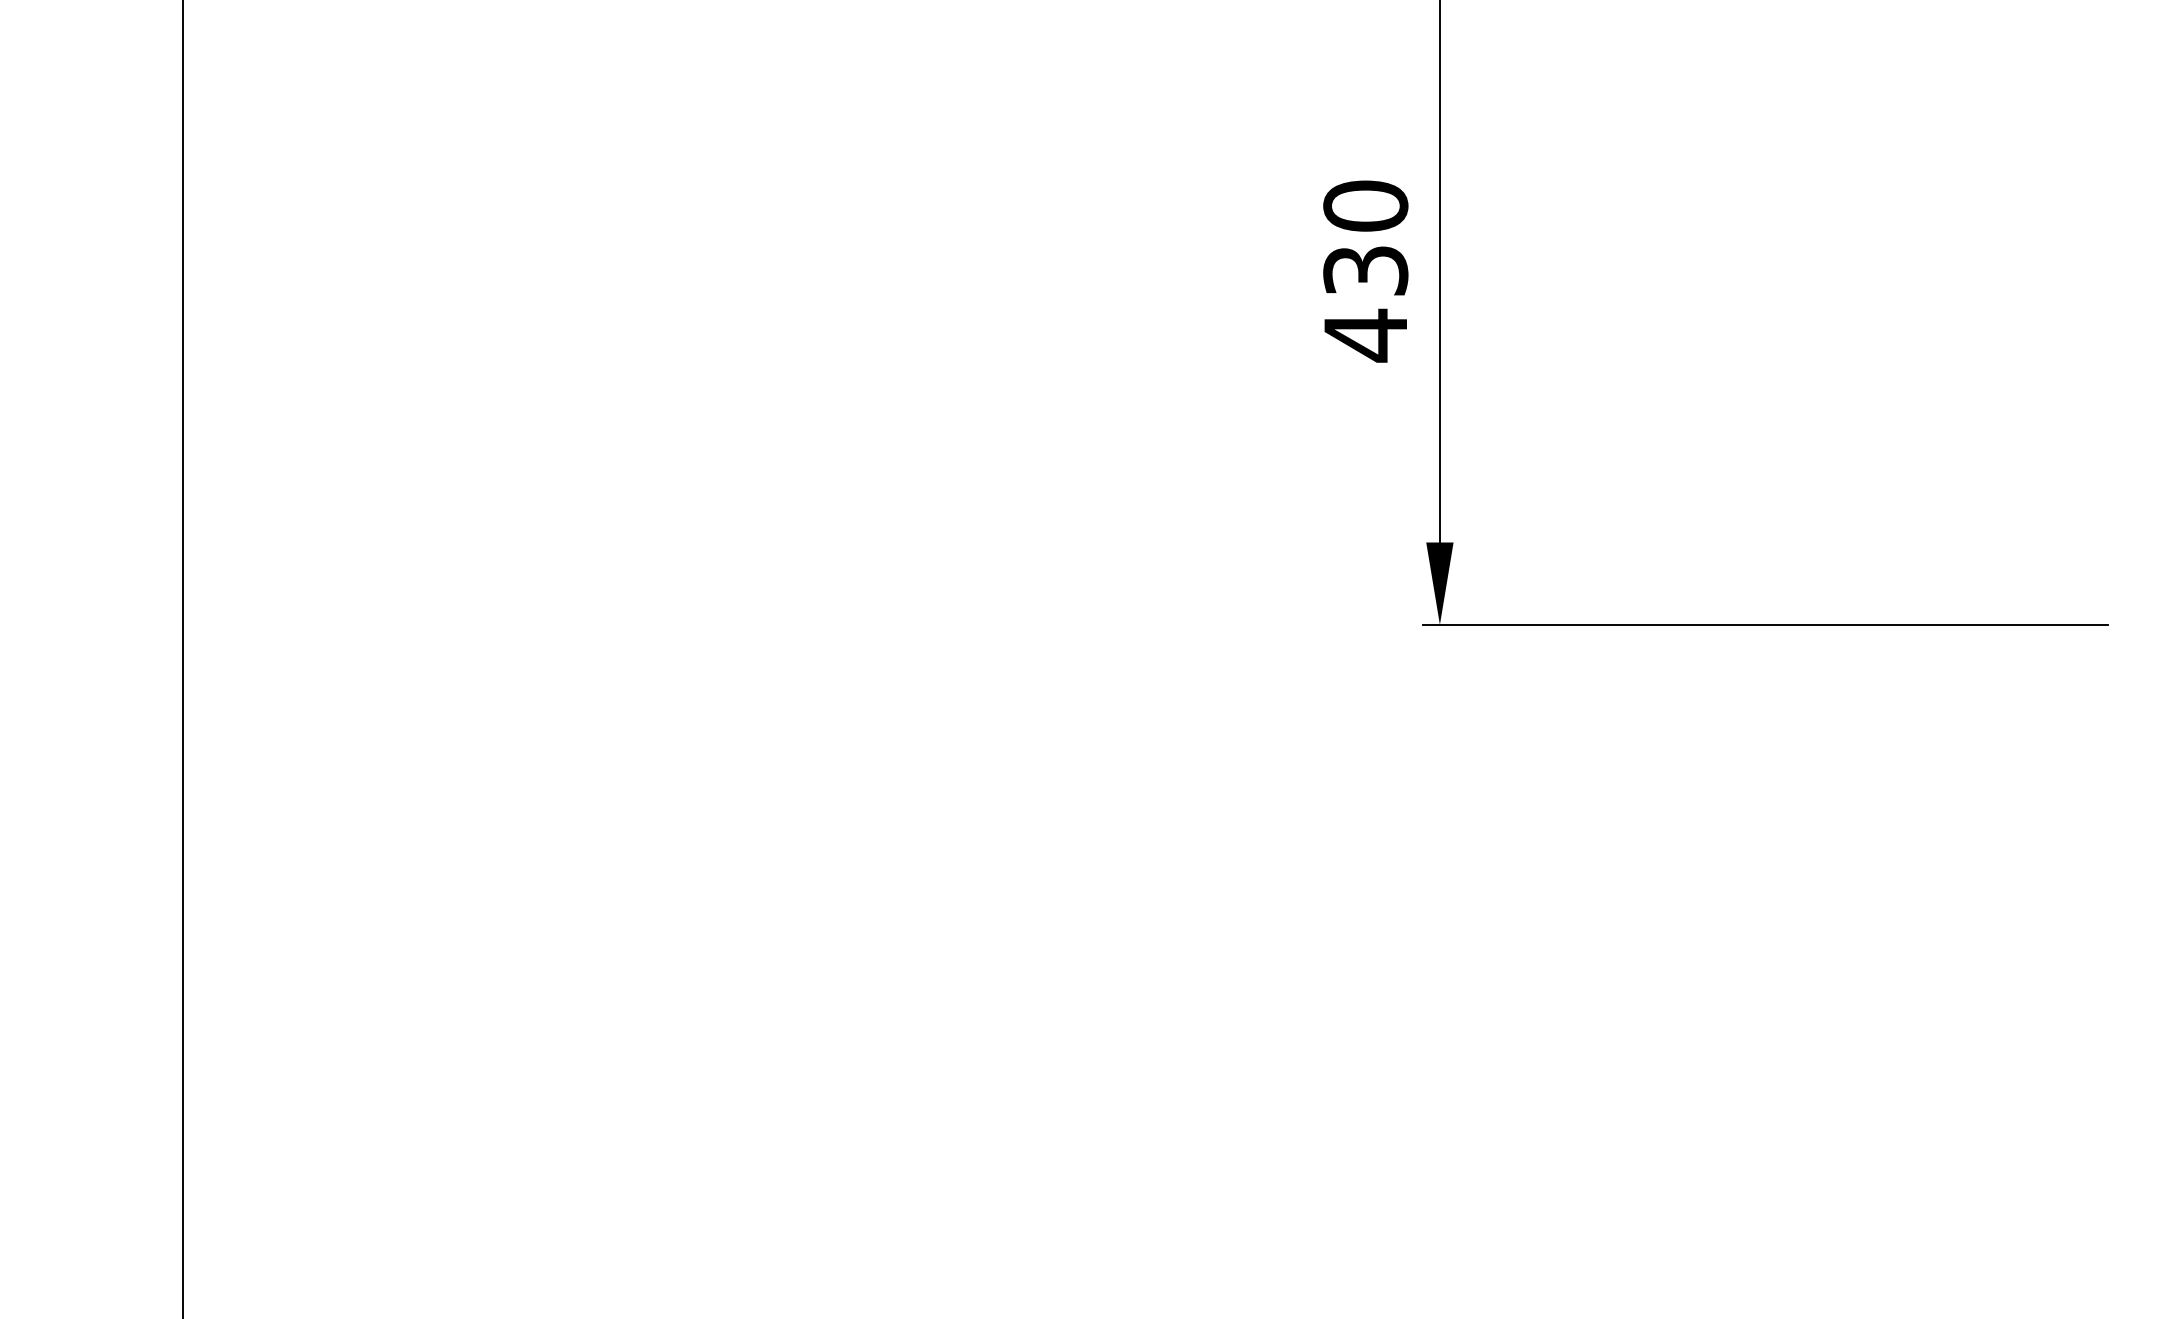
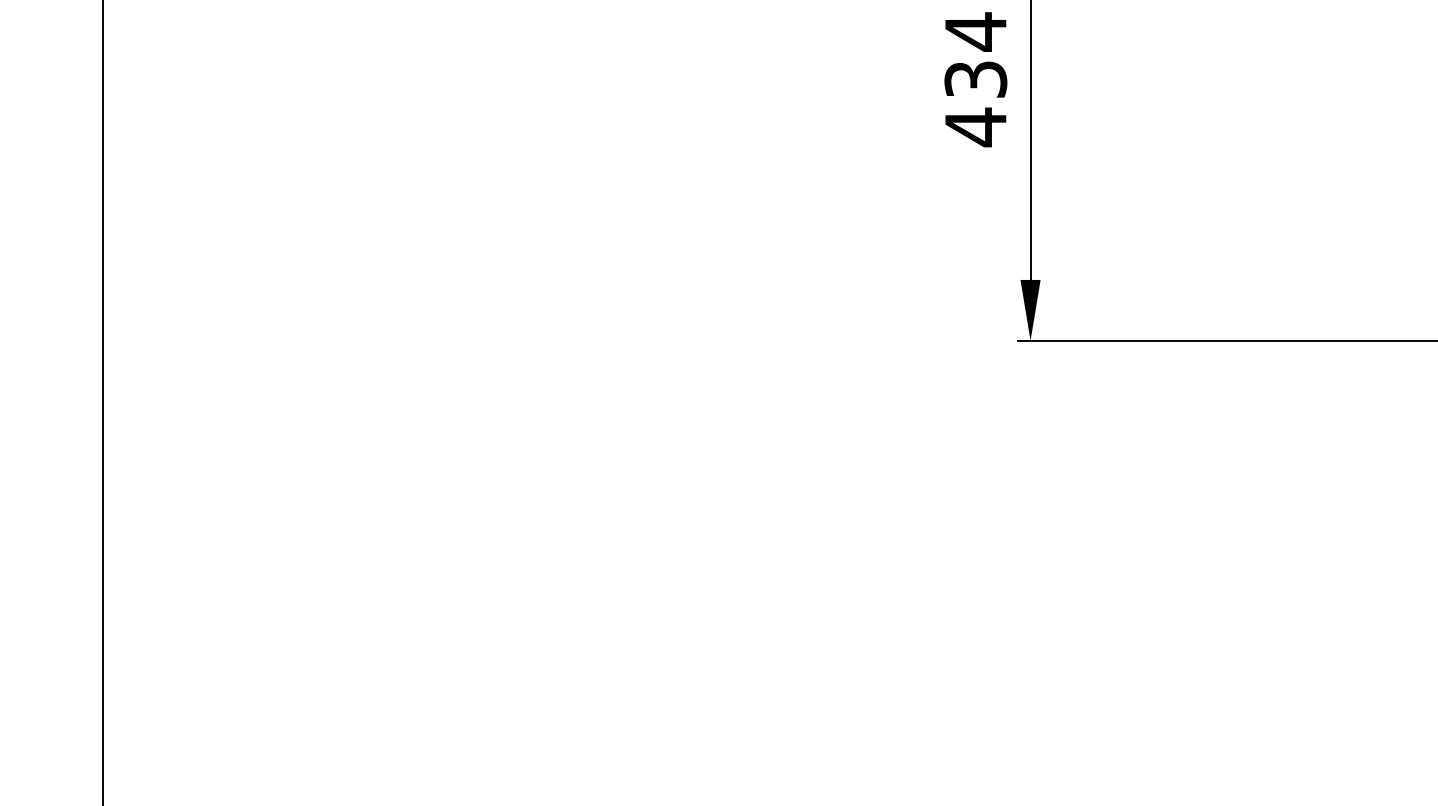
text: (1365, 206) -> (975, 32), 430 -> 434

